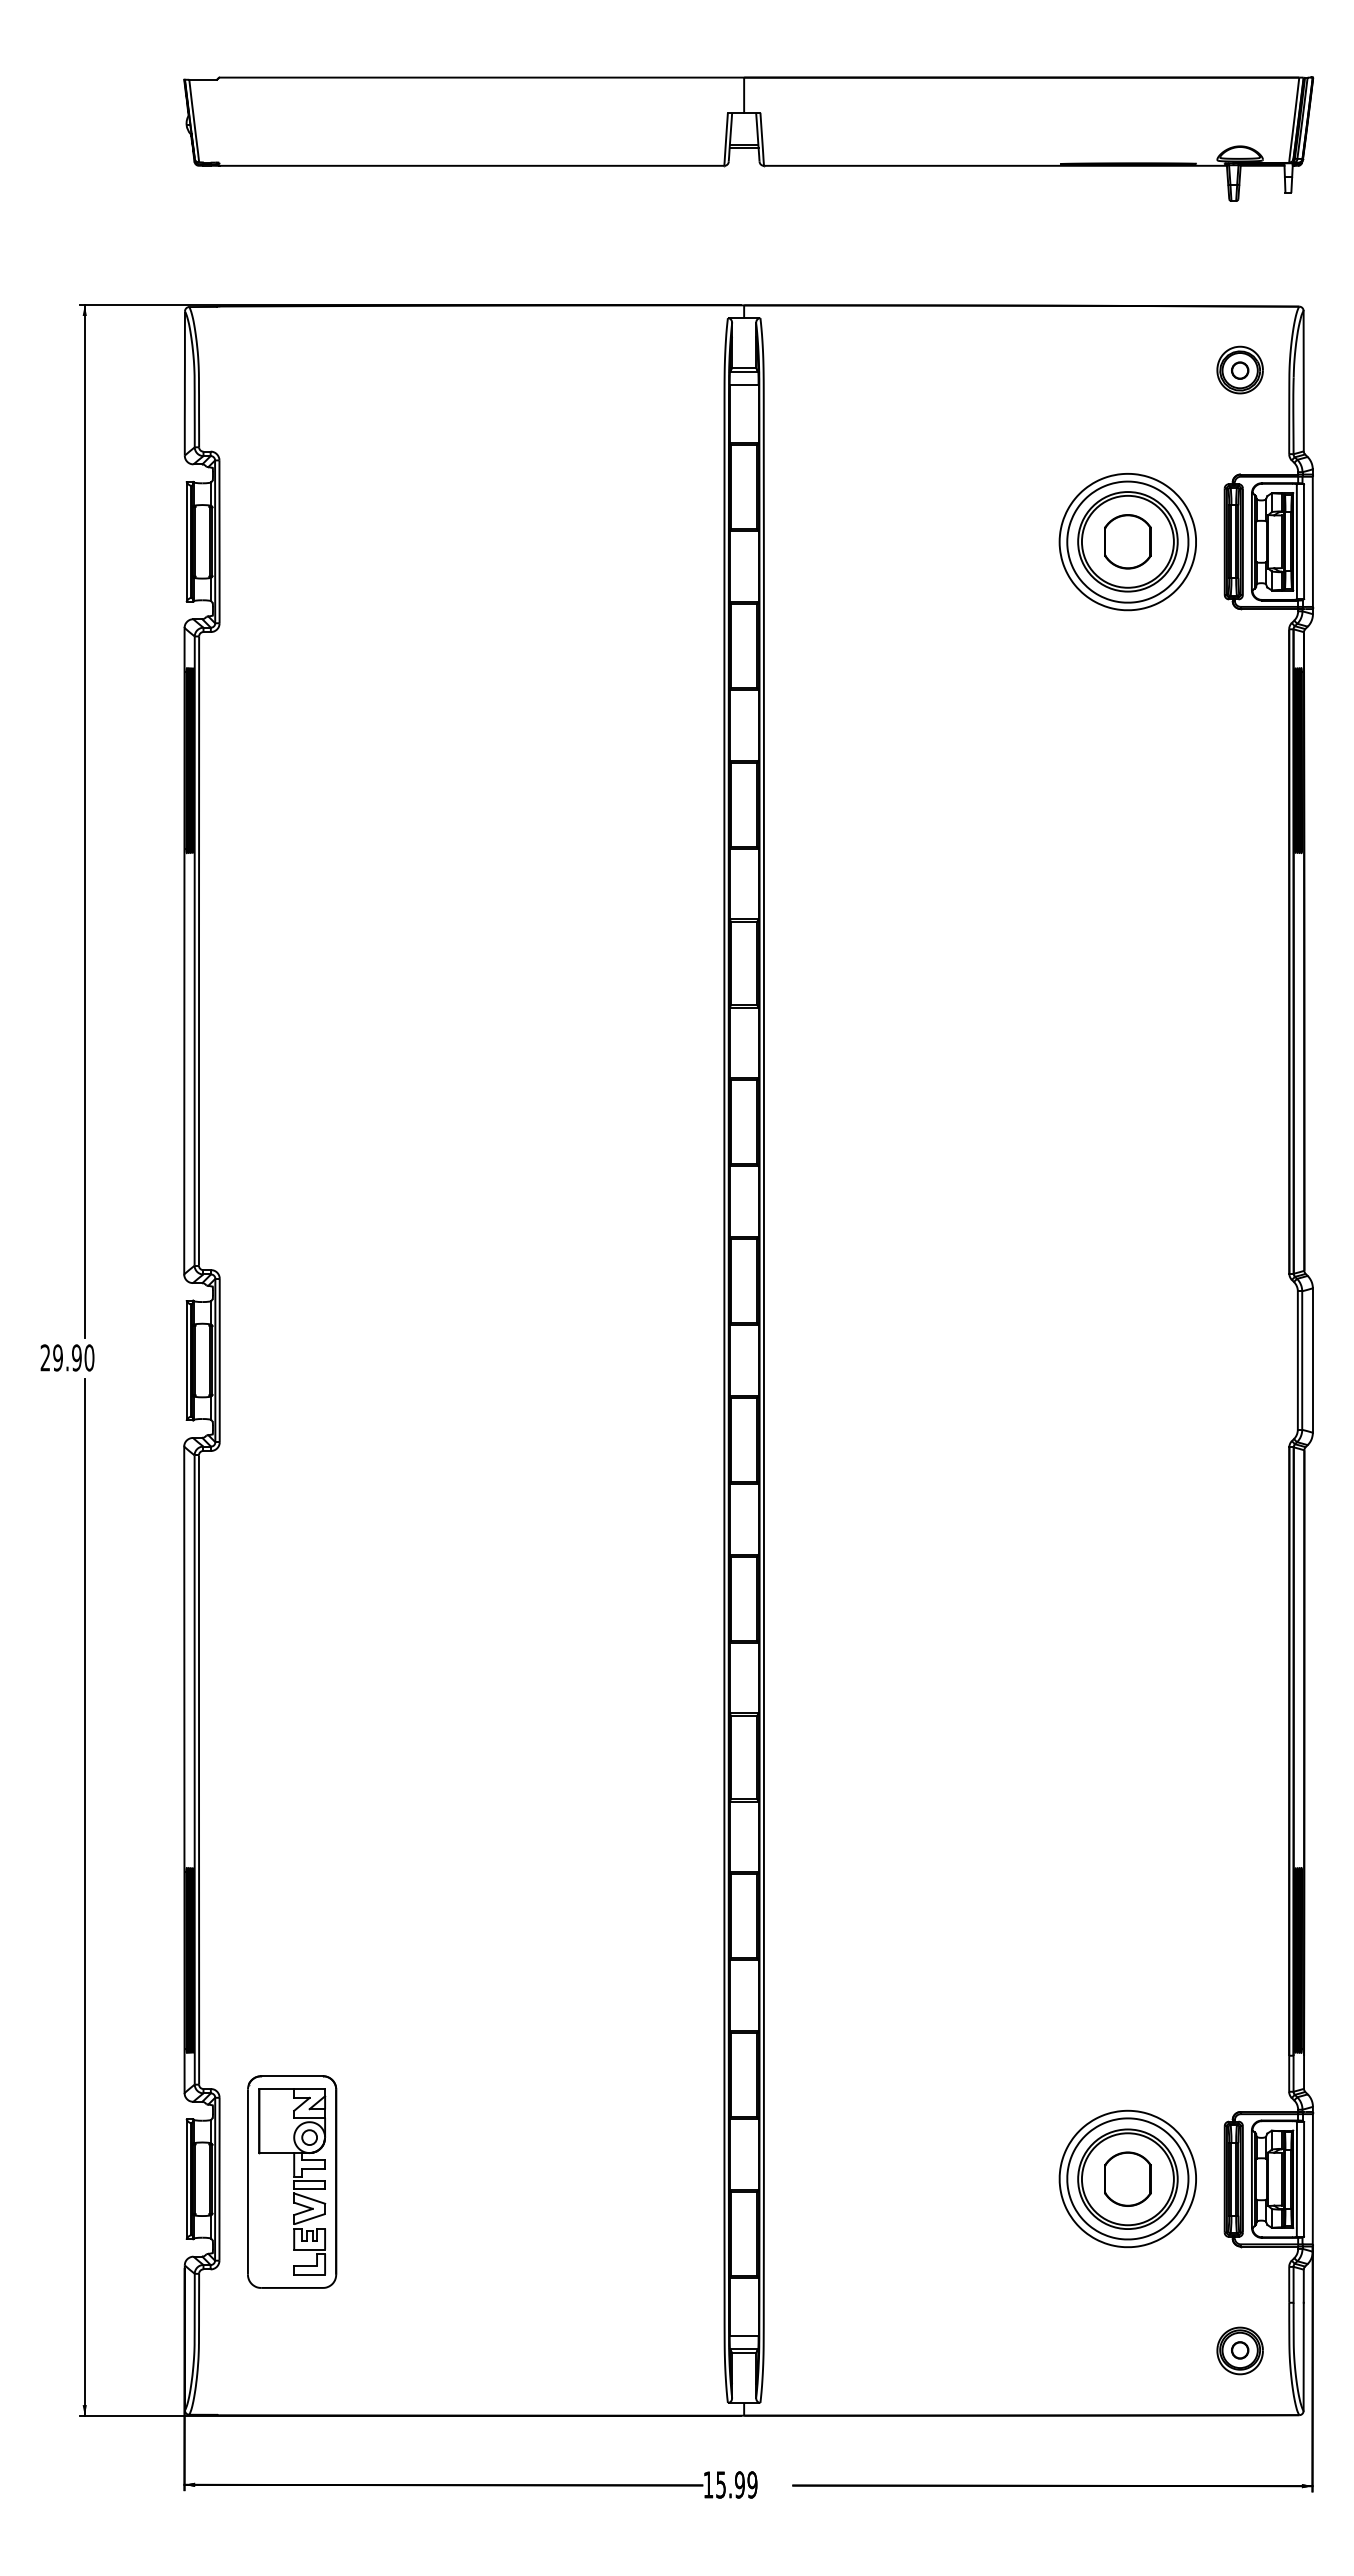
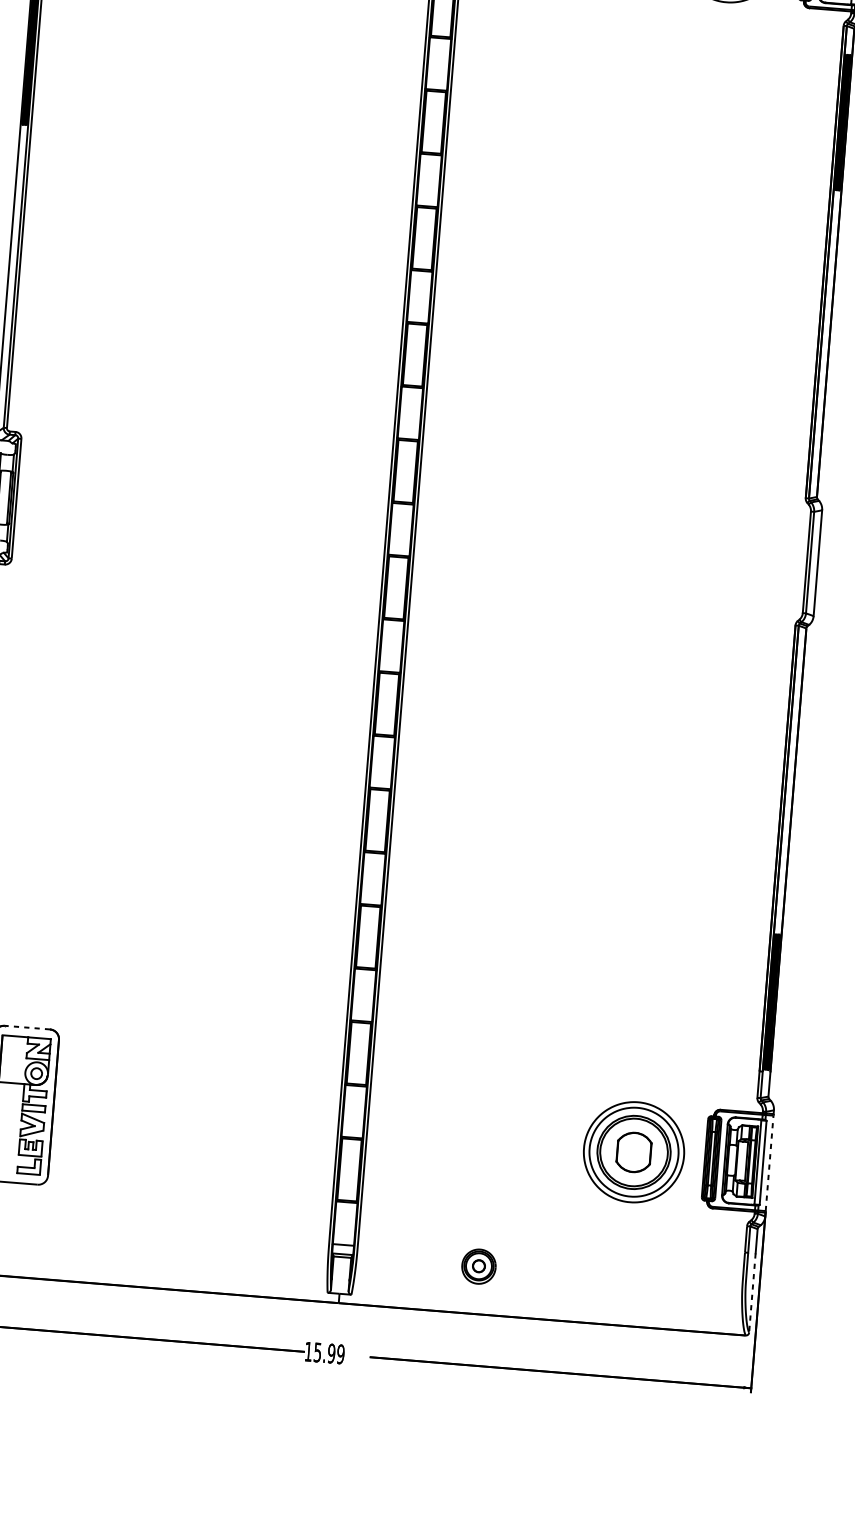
line: (292, 2076) -> (27, 1027), solid -> dashed
line: (1312, 2178) -> (769, 1162), solid -> dashed
part: (1239, 2350) -> (478, 1266), moved
line: (1303, 2357) -> (752, 1293), solid -> dashed

